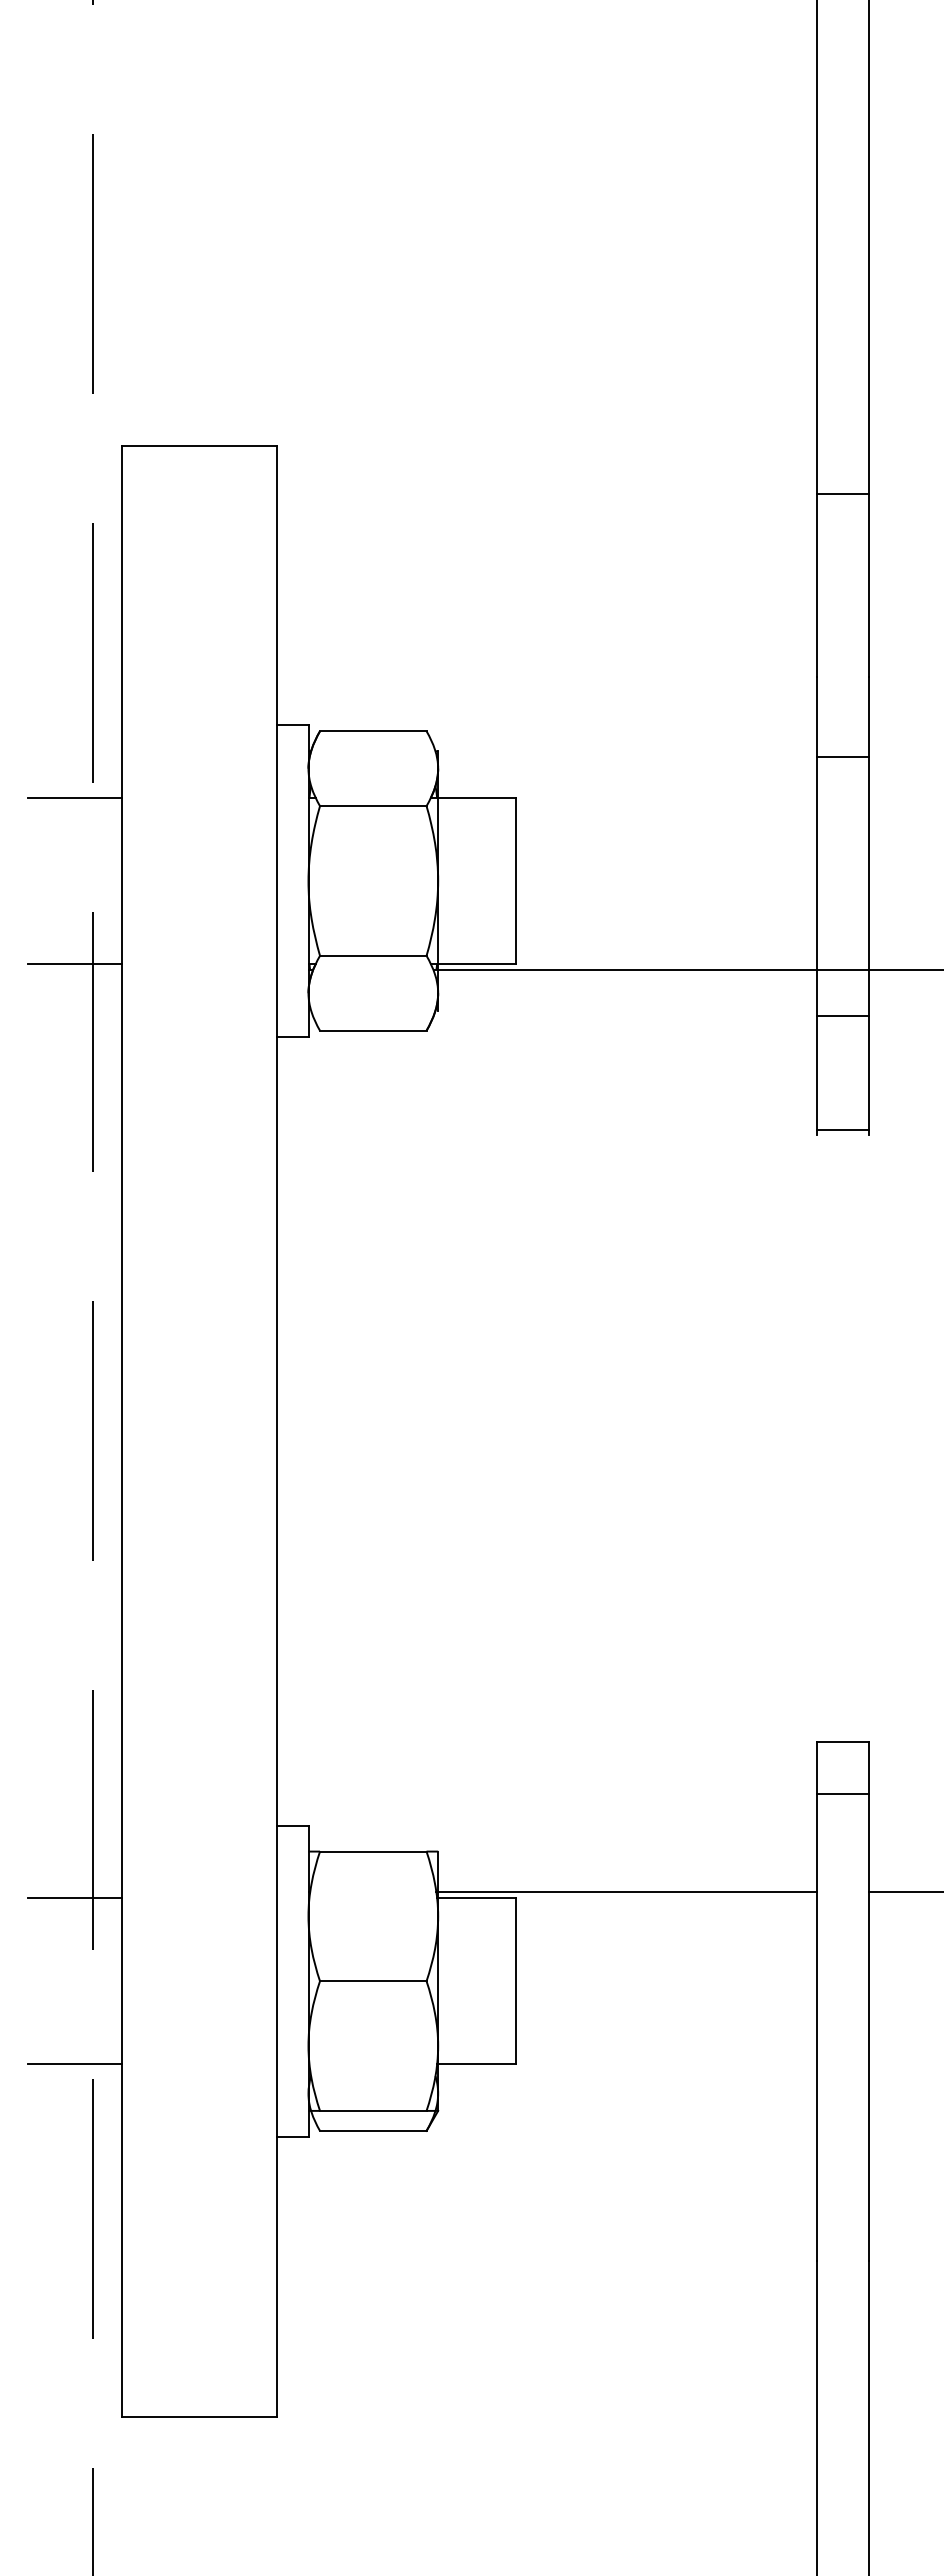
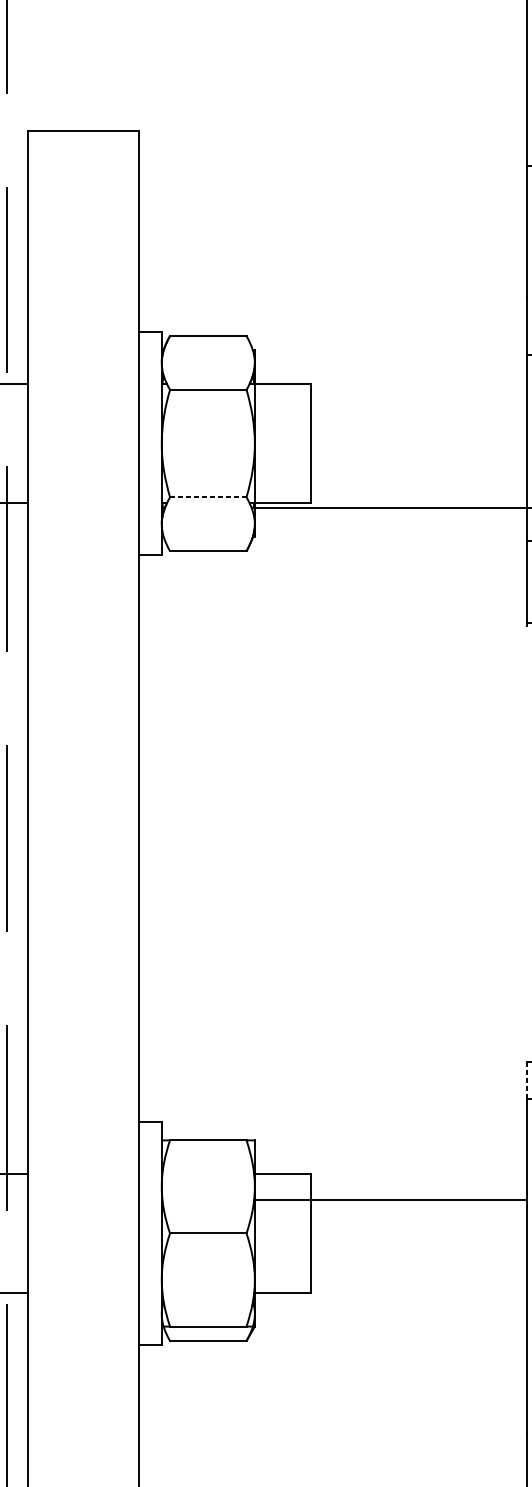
line: (372, 955) -> (207, 497), solid -> dashed
line: (816, 1768) -> (526, 1080), solid -> dashed
line: (626, 1892) -> (390, 1199), moved

